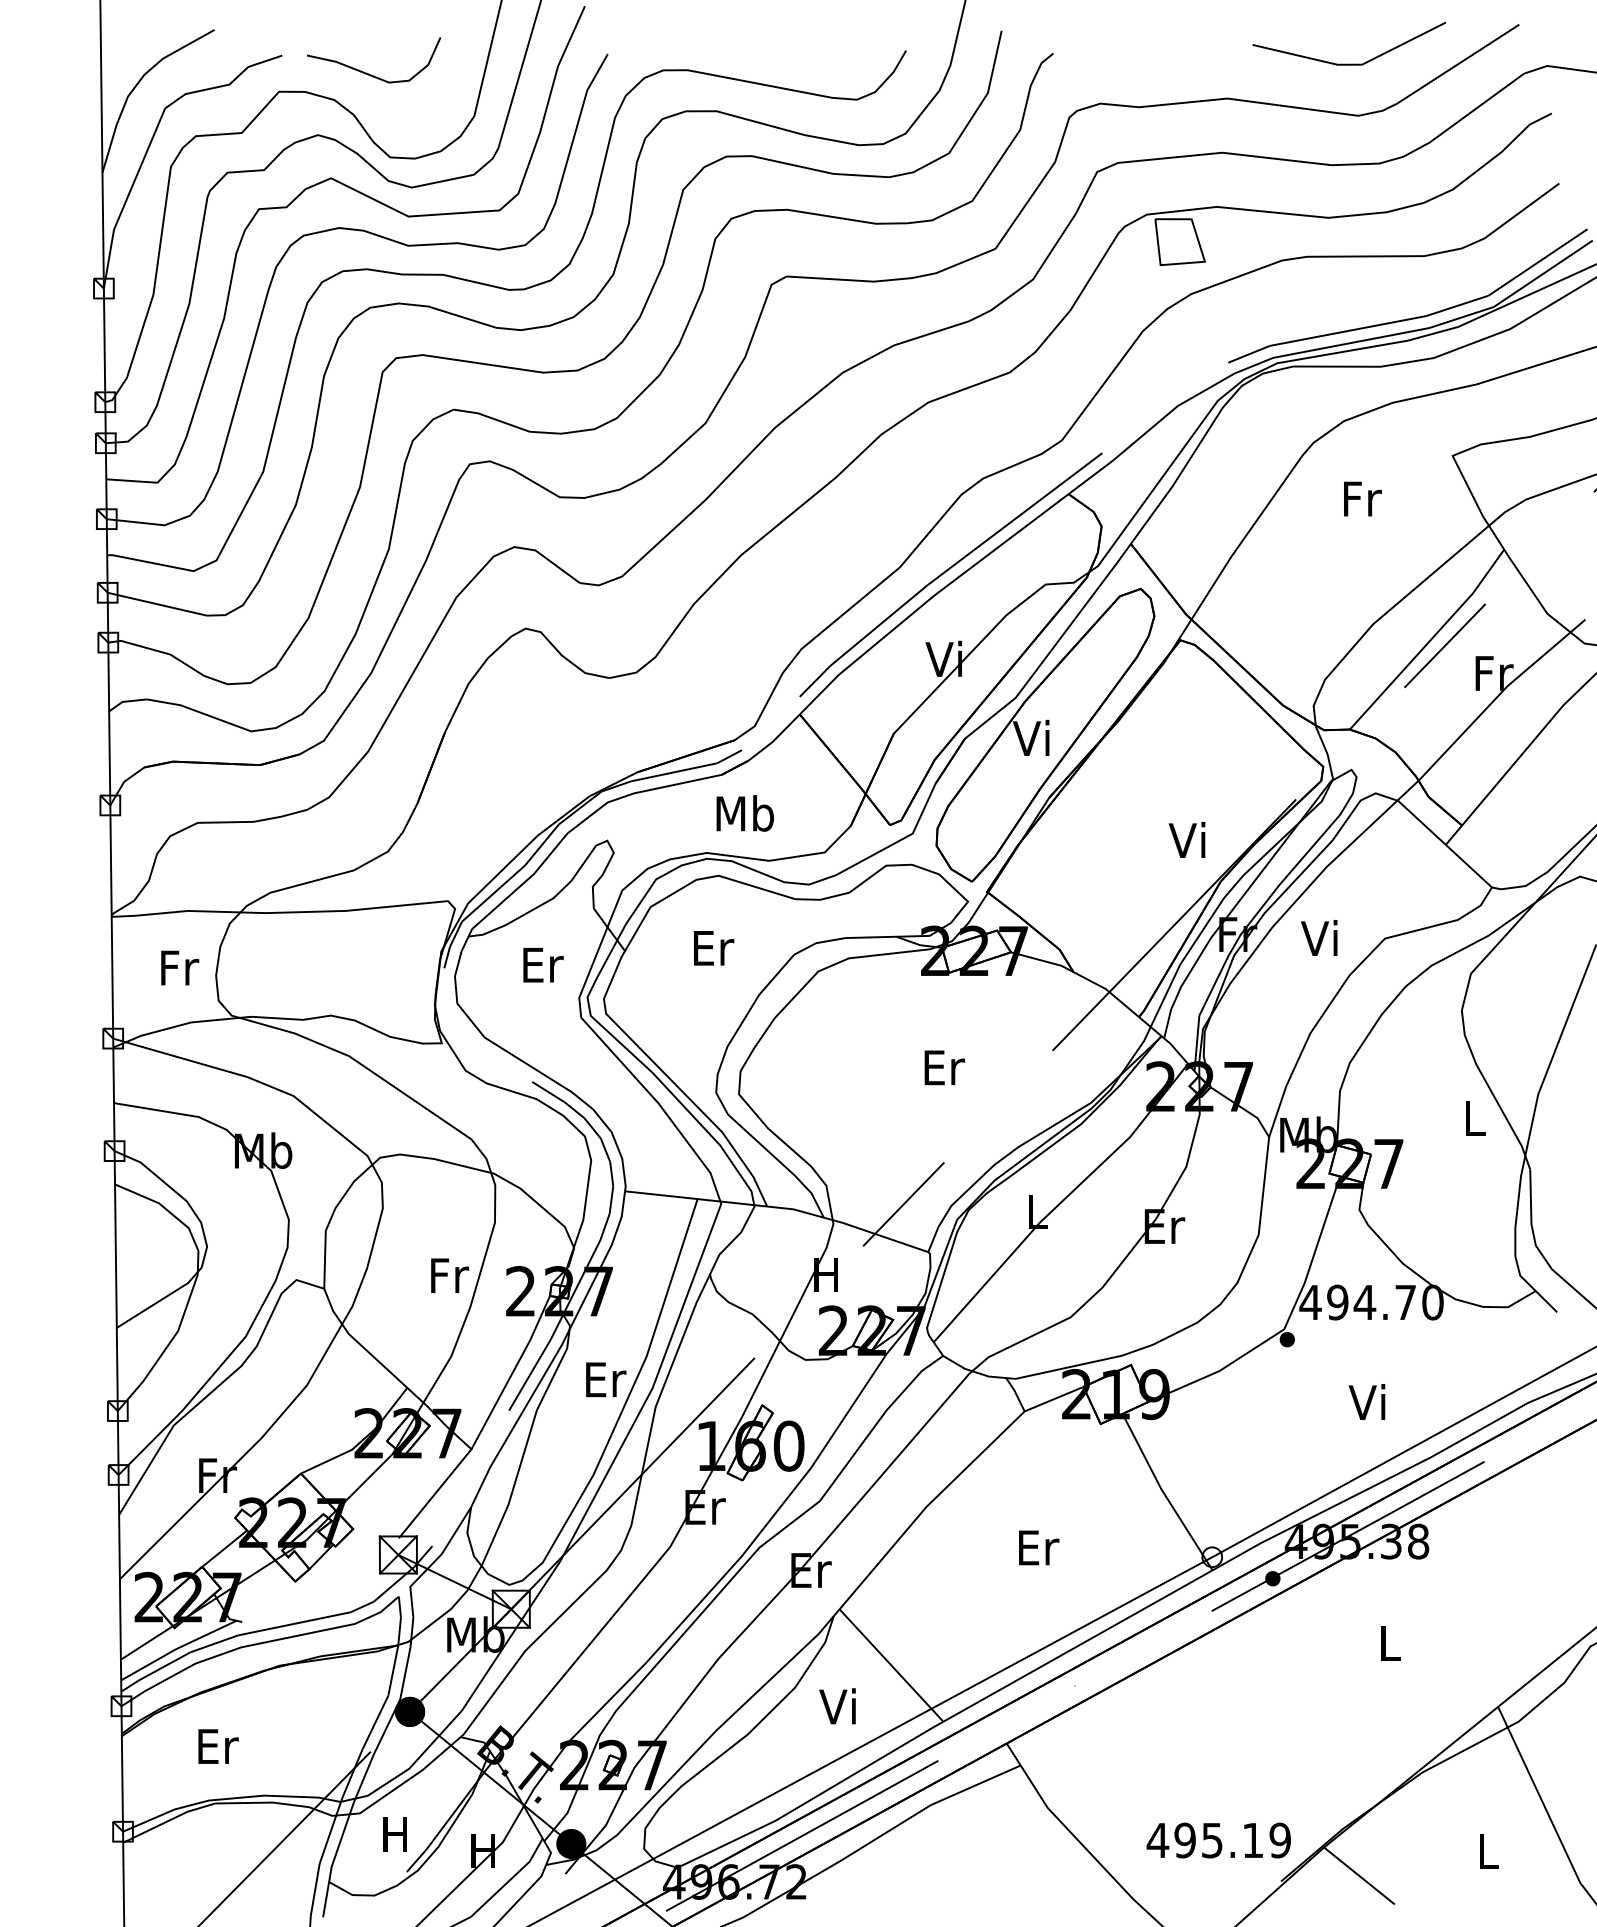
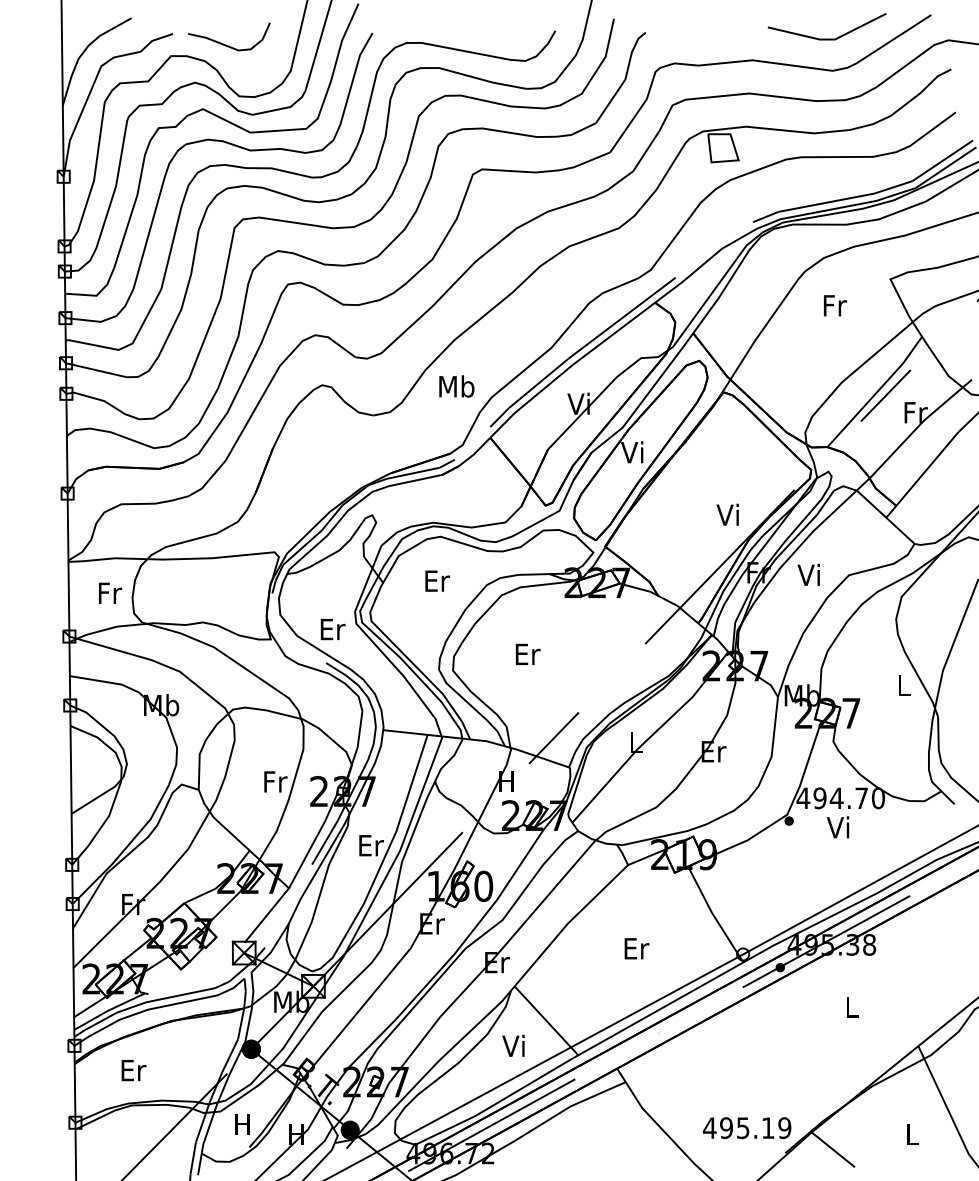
text: (744, 813) -> (456, 386), moved
text: (542, 965) -> (332, 629), moved
text: (943, 1066) -> (527, 653), moved
text: (1366, 1402) -> (837, 827), moved

